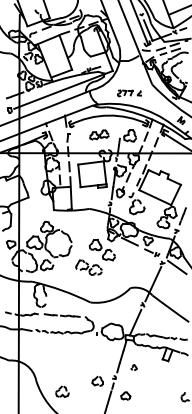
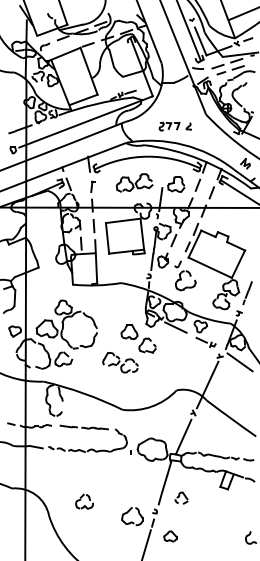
part: (99, 134) -> (134, 182), size x1.43
part: (134, 367) -> (181, 497), size x1.67
part: (97, 381) -> (132, 516), size x1.43
part: (62, 391) -> (84, 501), moved

